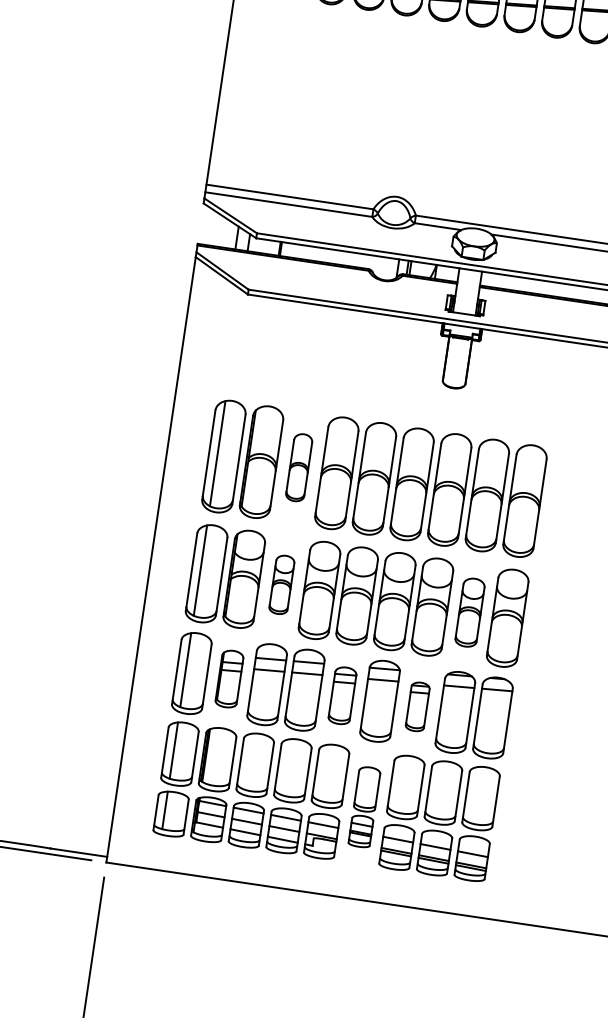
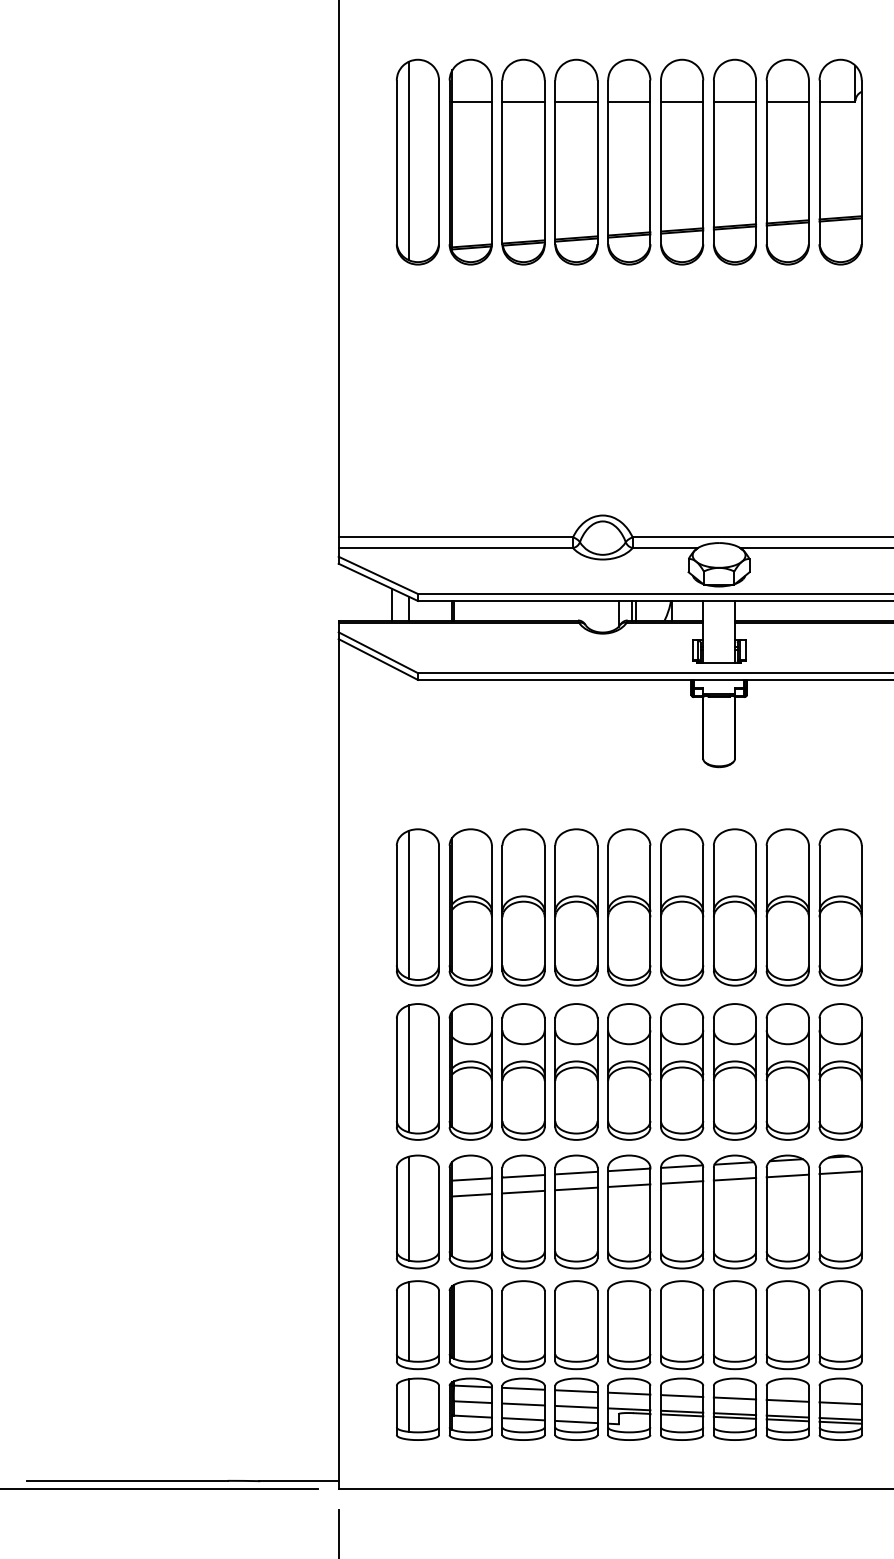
part: (299, 467) -> (523, 907), size x1.67
part: (281, 584) -> (523, 1071), size x1.67
part: (469, 612) -> (787, 1071), size x1.43
part: (229, 678) -> (470, 1211), size x1.43
part: (342, 695) -> (629, 1211), size x1.43
part: (417, 706) -> (734, 1211), size x1.67
part: (364, 807) -> (682, 1360), size x1.43

